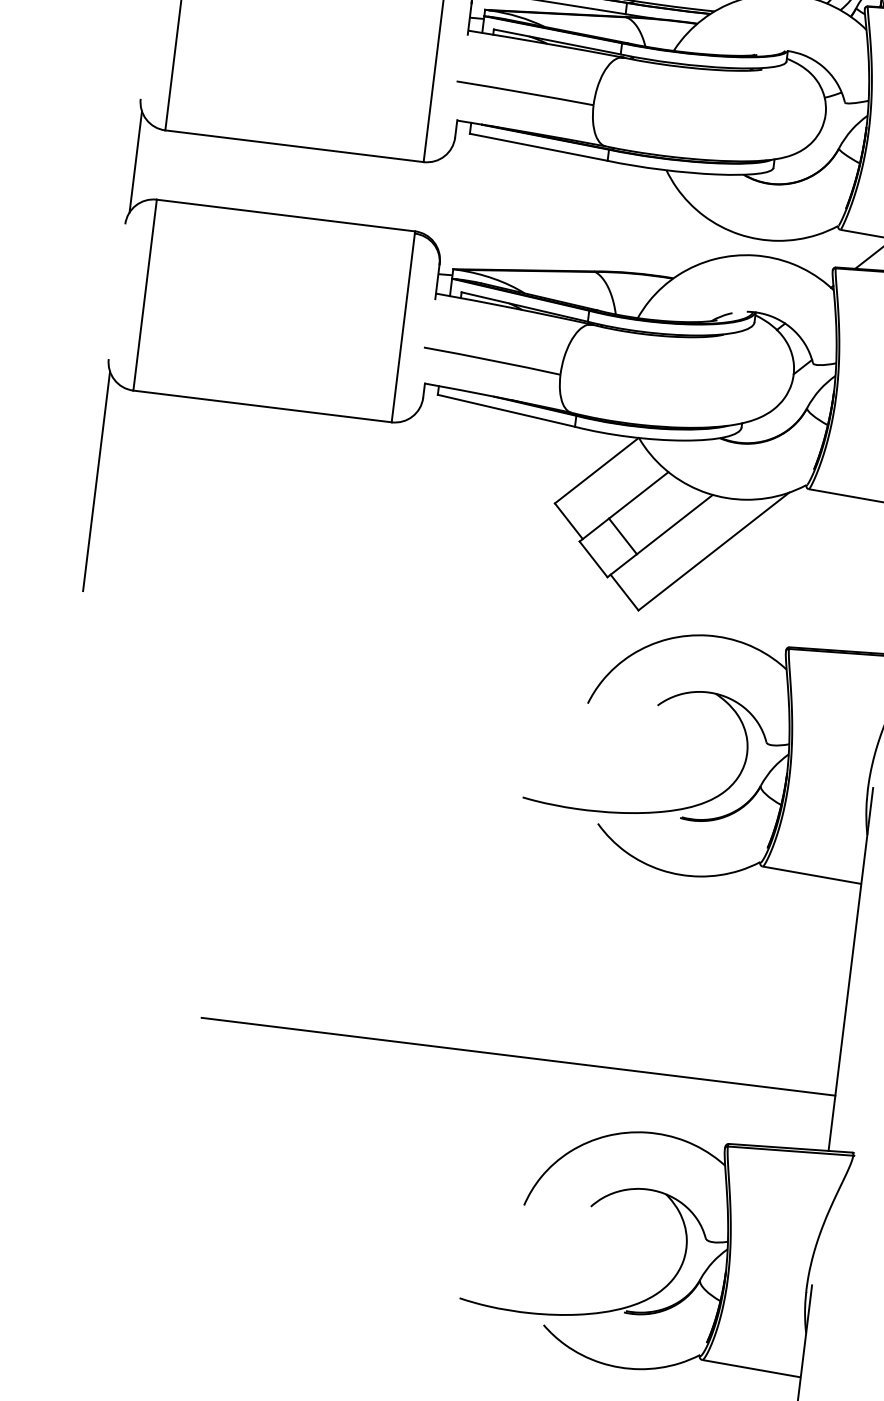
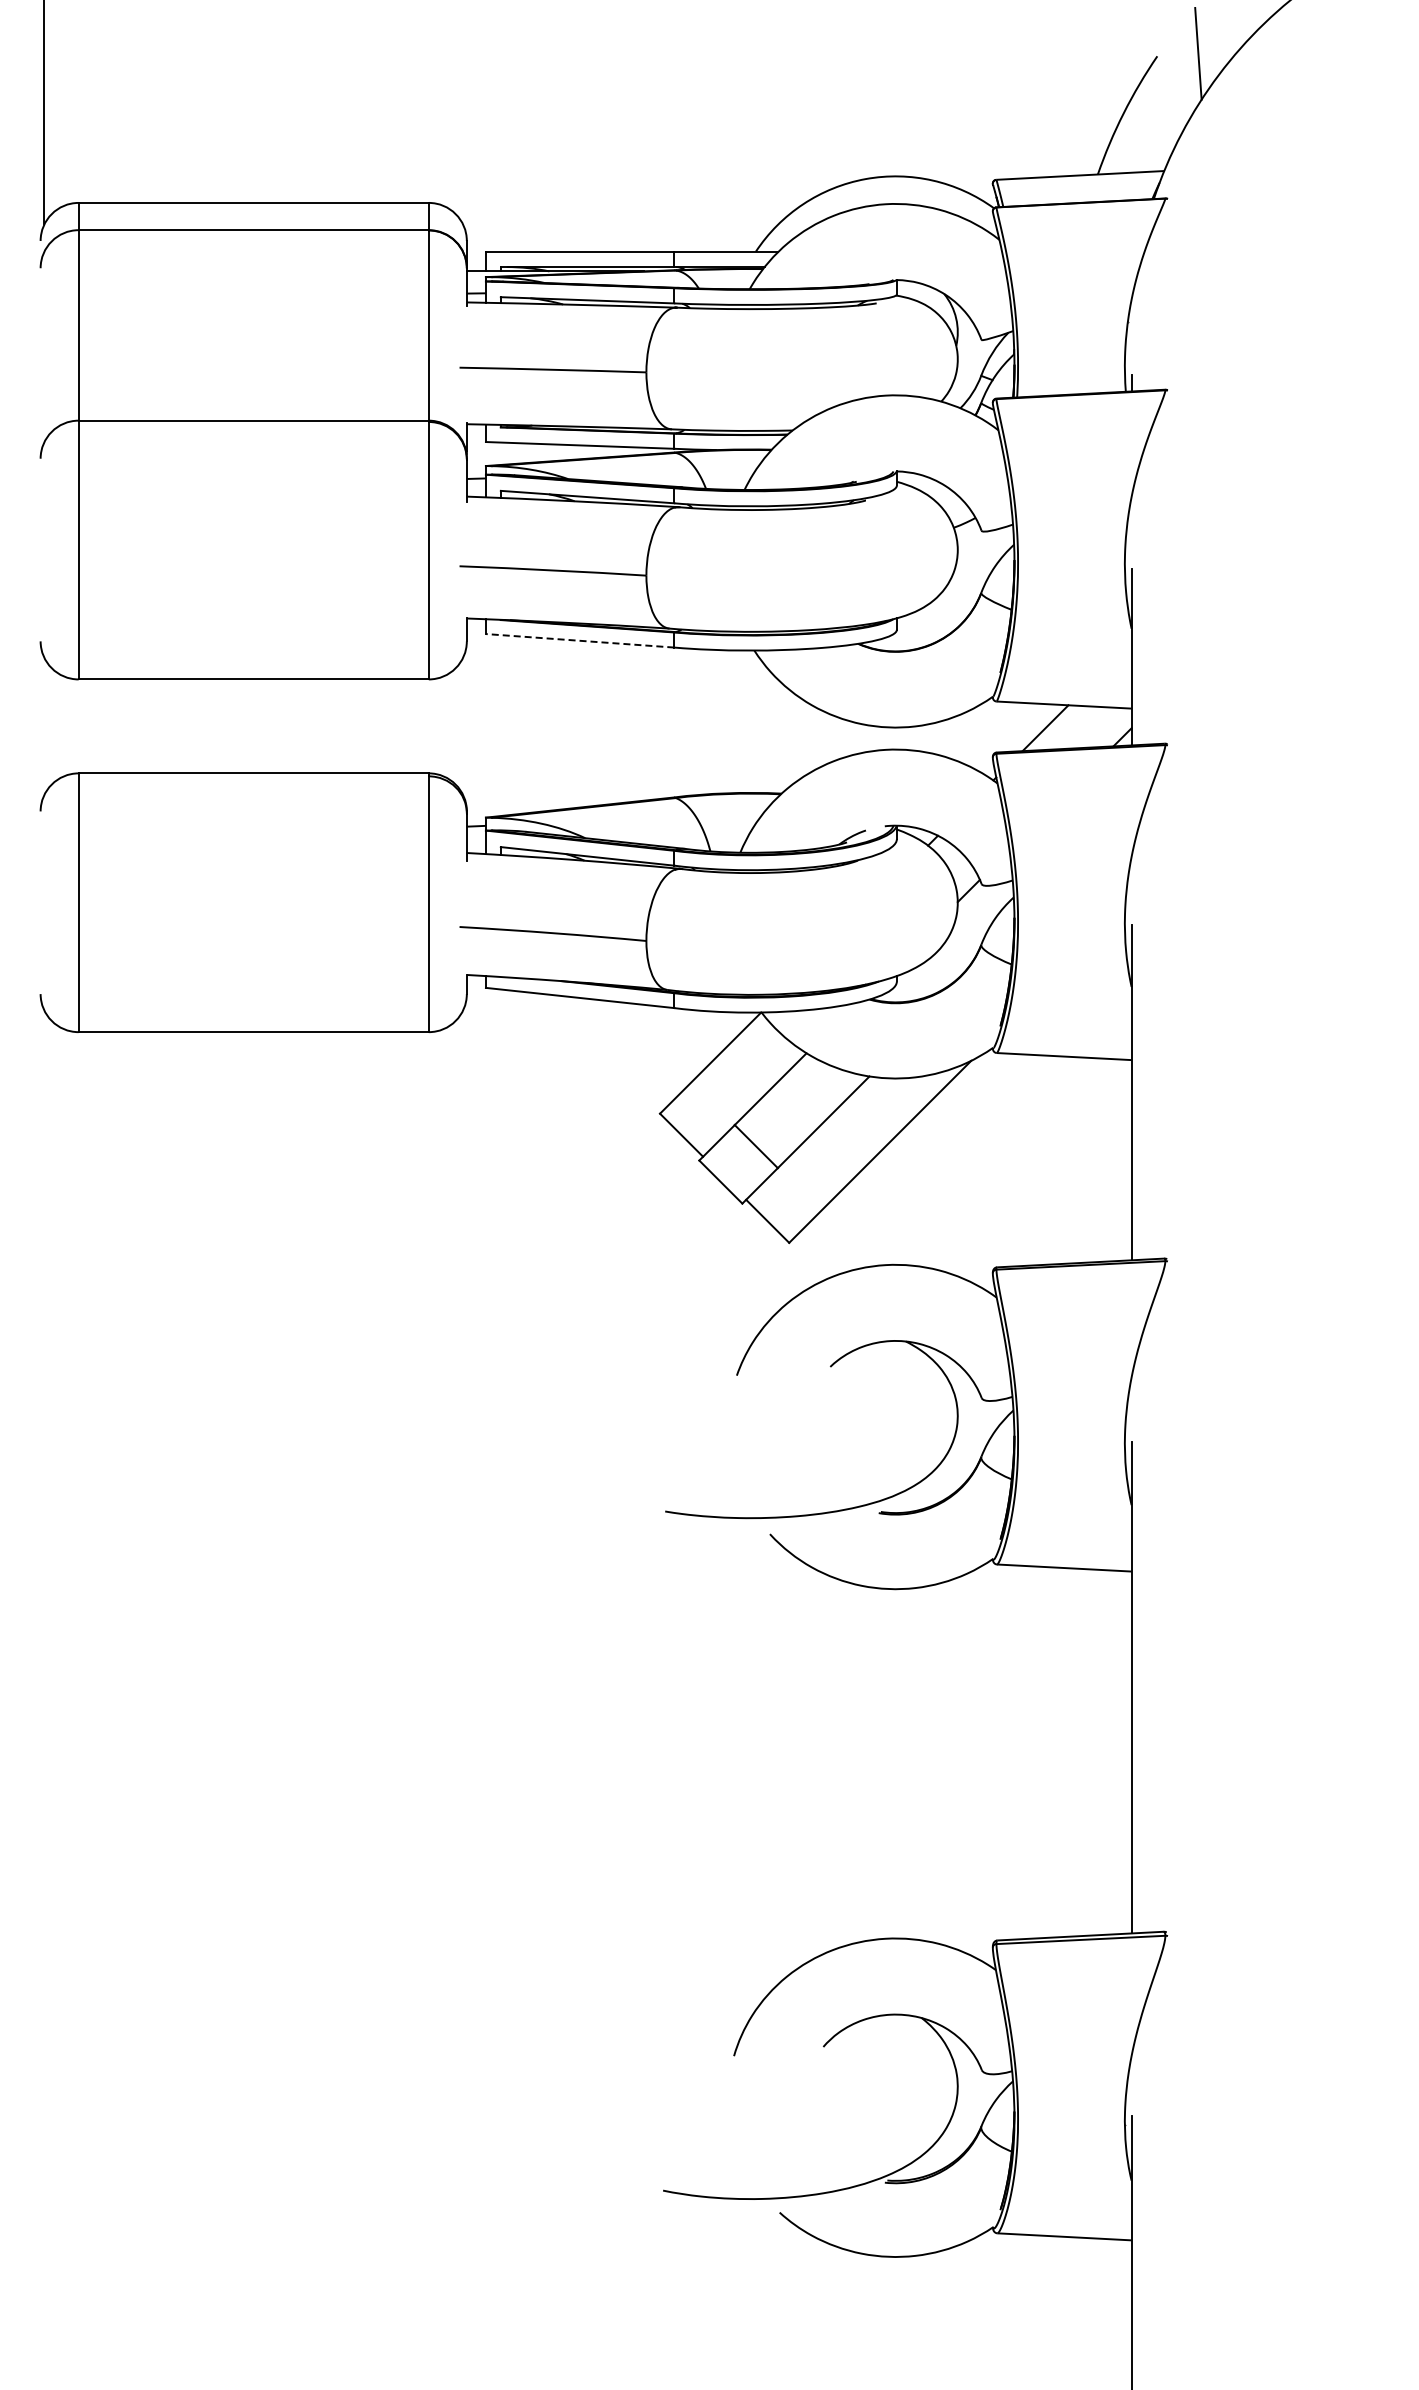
line: (538, 147) -> (579, 640), solid -> dashed
line: (135, 161) -> (44, 725), removed
line: (96, 481) -> (44, 1159), removed
line: (518, 1056) -> (701, 1858), removed

